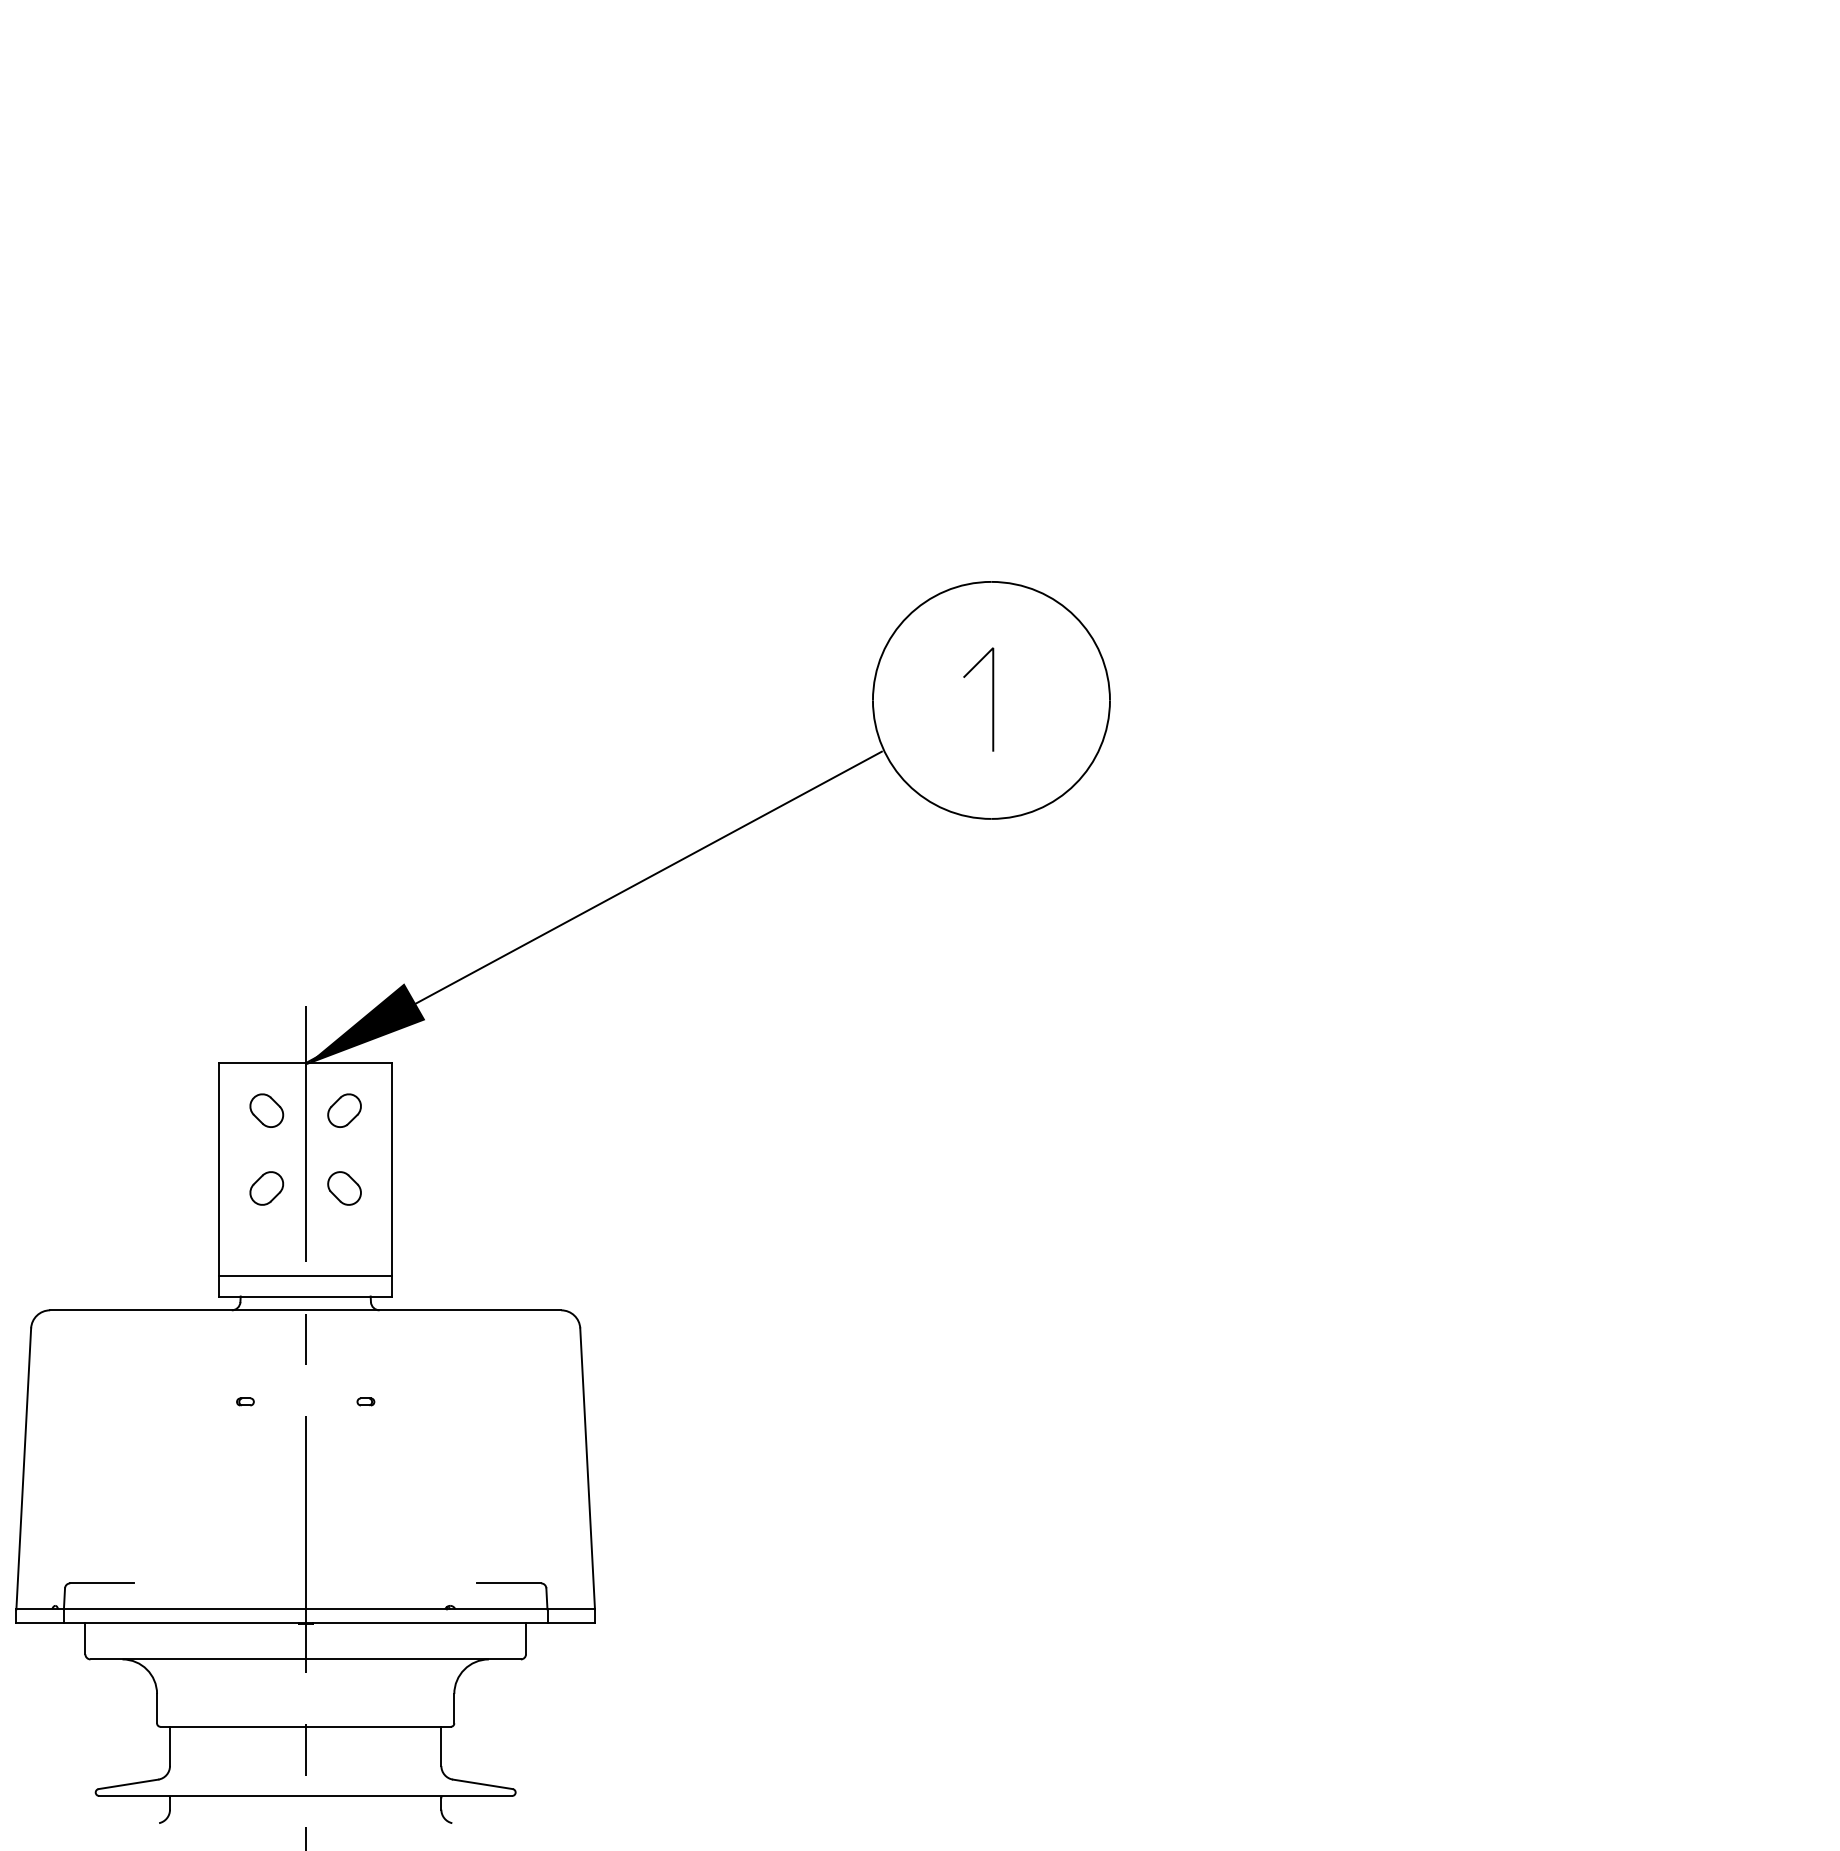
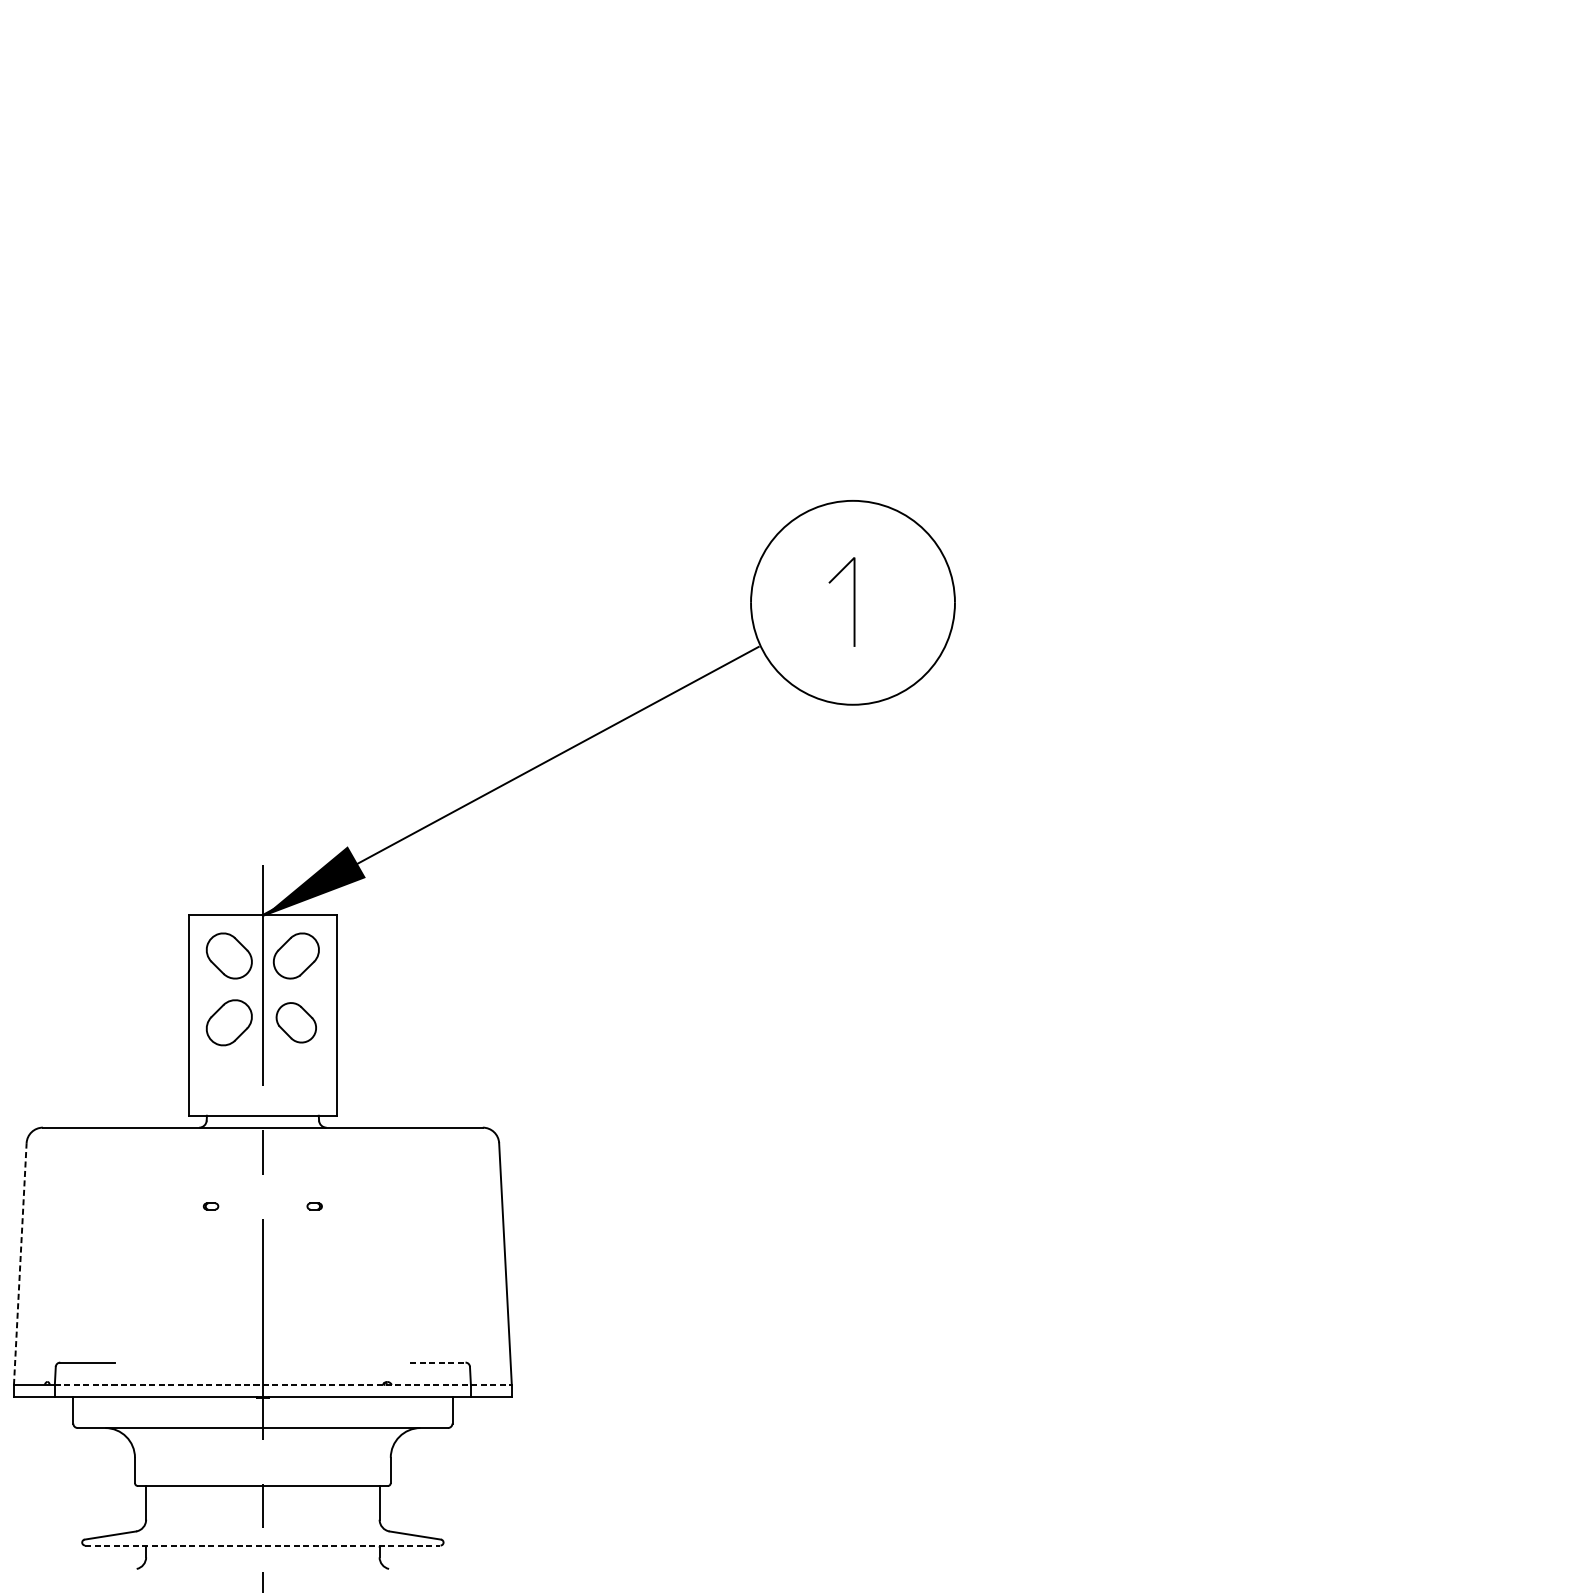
part: (266, 1110) -> (229, 955), size x1.6
part: (344, 1110) -> (296, 955), size x1.6
part: (266, 1188) -> (229, 1022), size x1.6
part: (344, 1188) -> (296, 1022), size x1.4
line: (305, 1275) -> (262, 1097), removed
line: (23, 1468) -> (20, 1263), solid -> dashed
line: (509, 1583) -> (438, 1362), solid -> dashed
line: (329, 1609) -> (283, 1385), solid -> dashed
line: (306, 1795) -> (263, 1545), solid -> dashed

